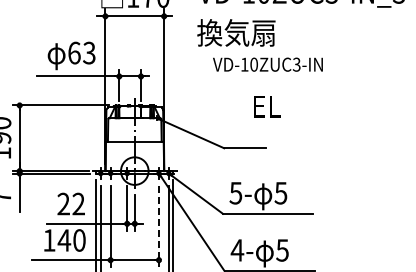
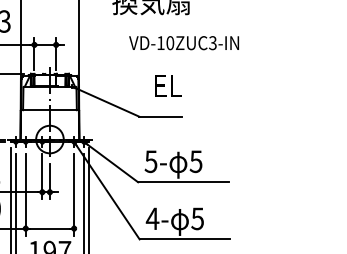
text: (267, 64) -> (183, 42), moved
text: (267, 106) -> (168, 85), moved
line: (158, 226) -> (73, 194), dashed -> solid

